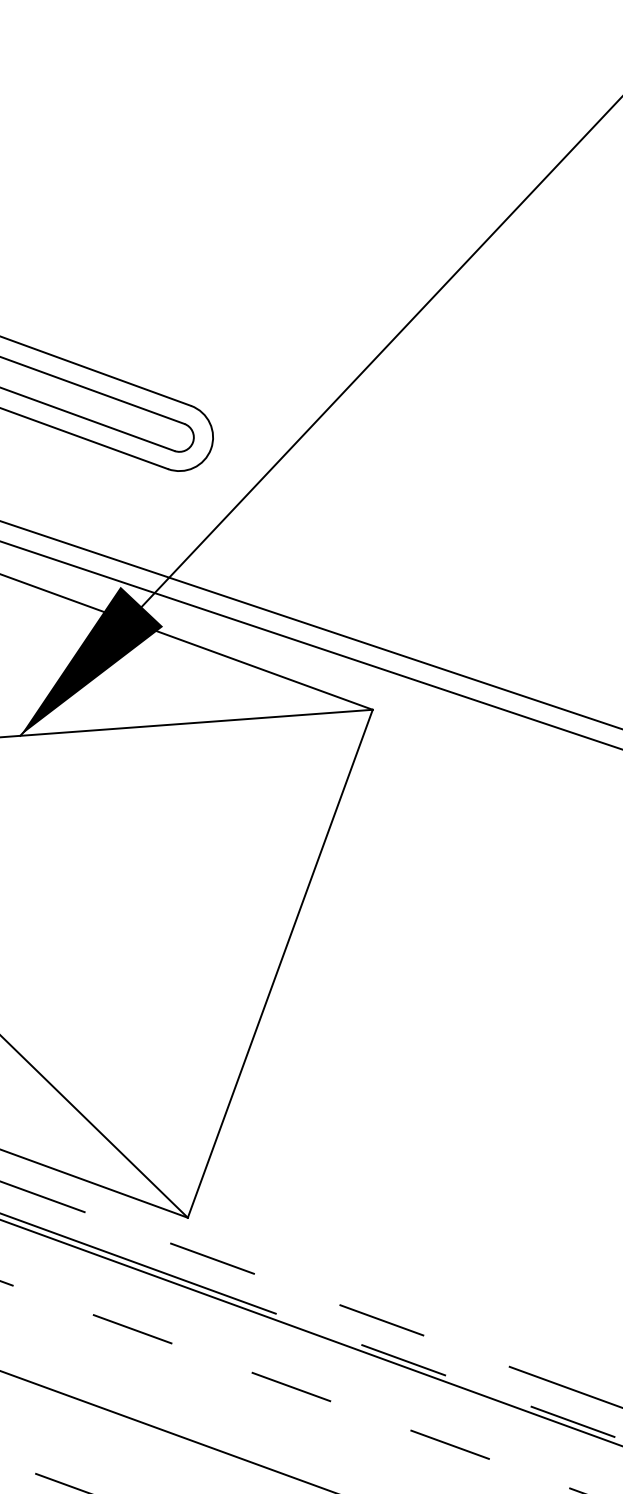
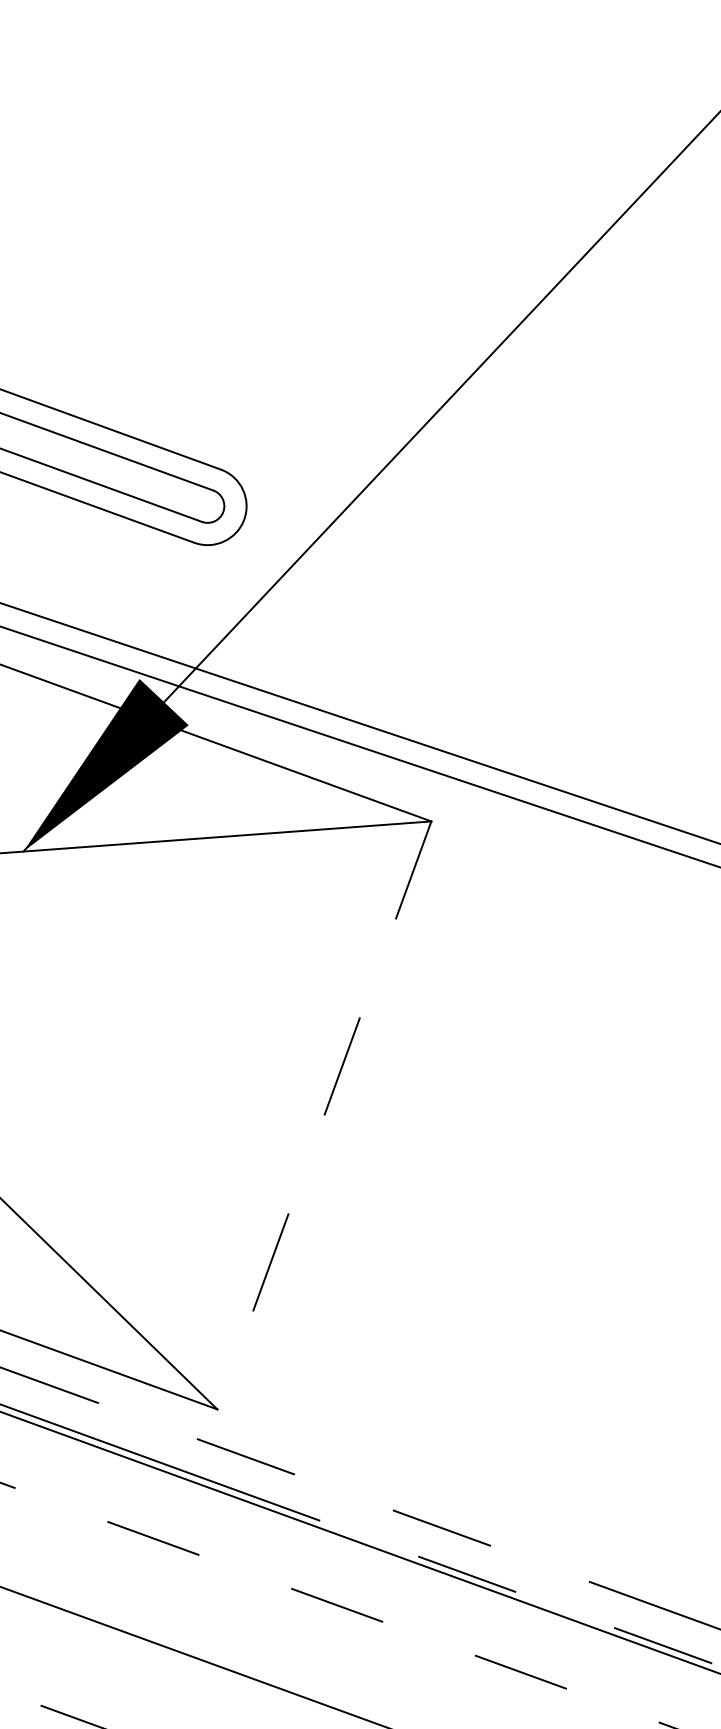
line: (280, 964) -> (324, 1116), solid -> dashed

